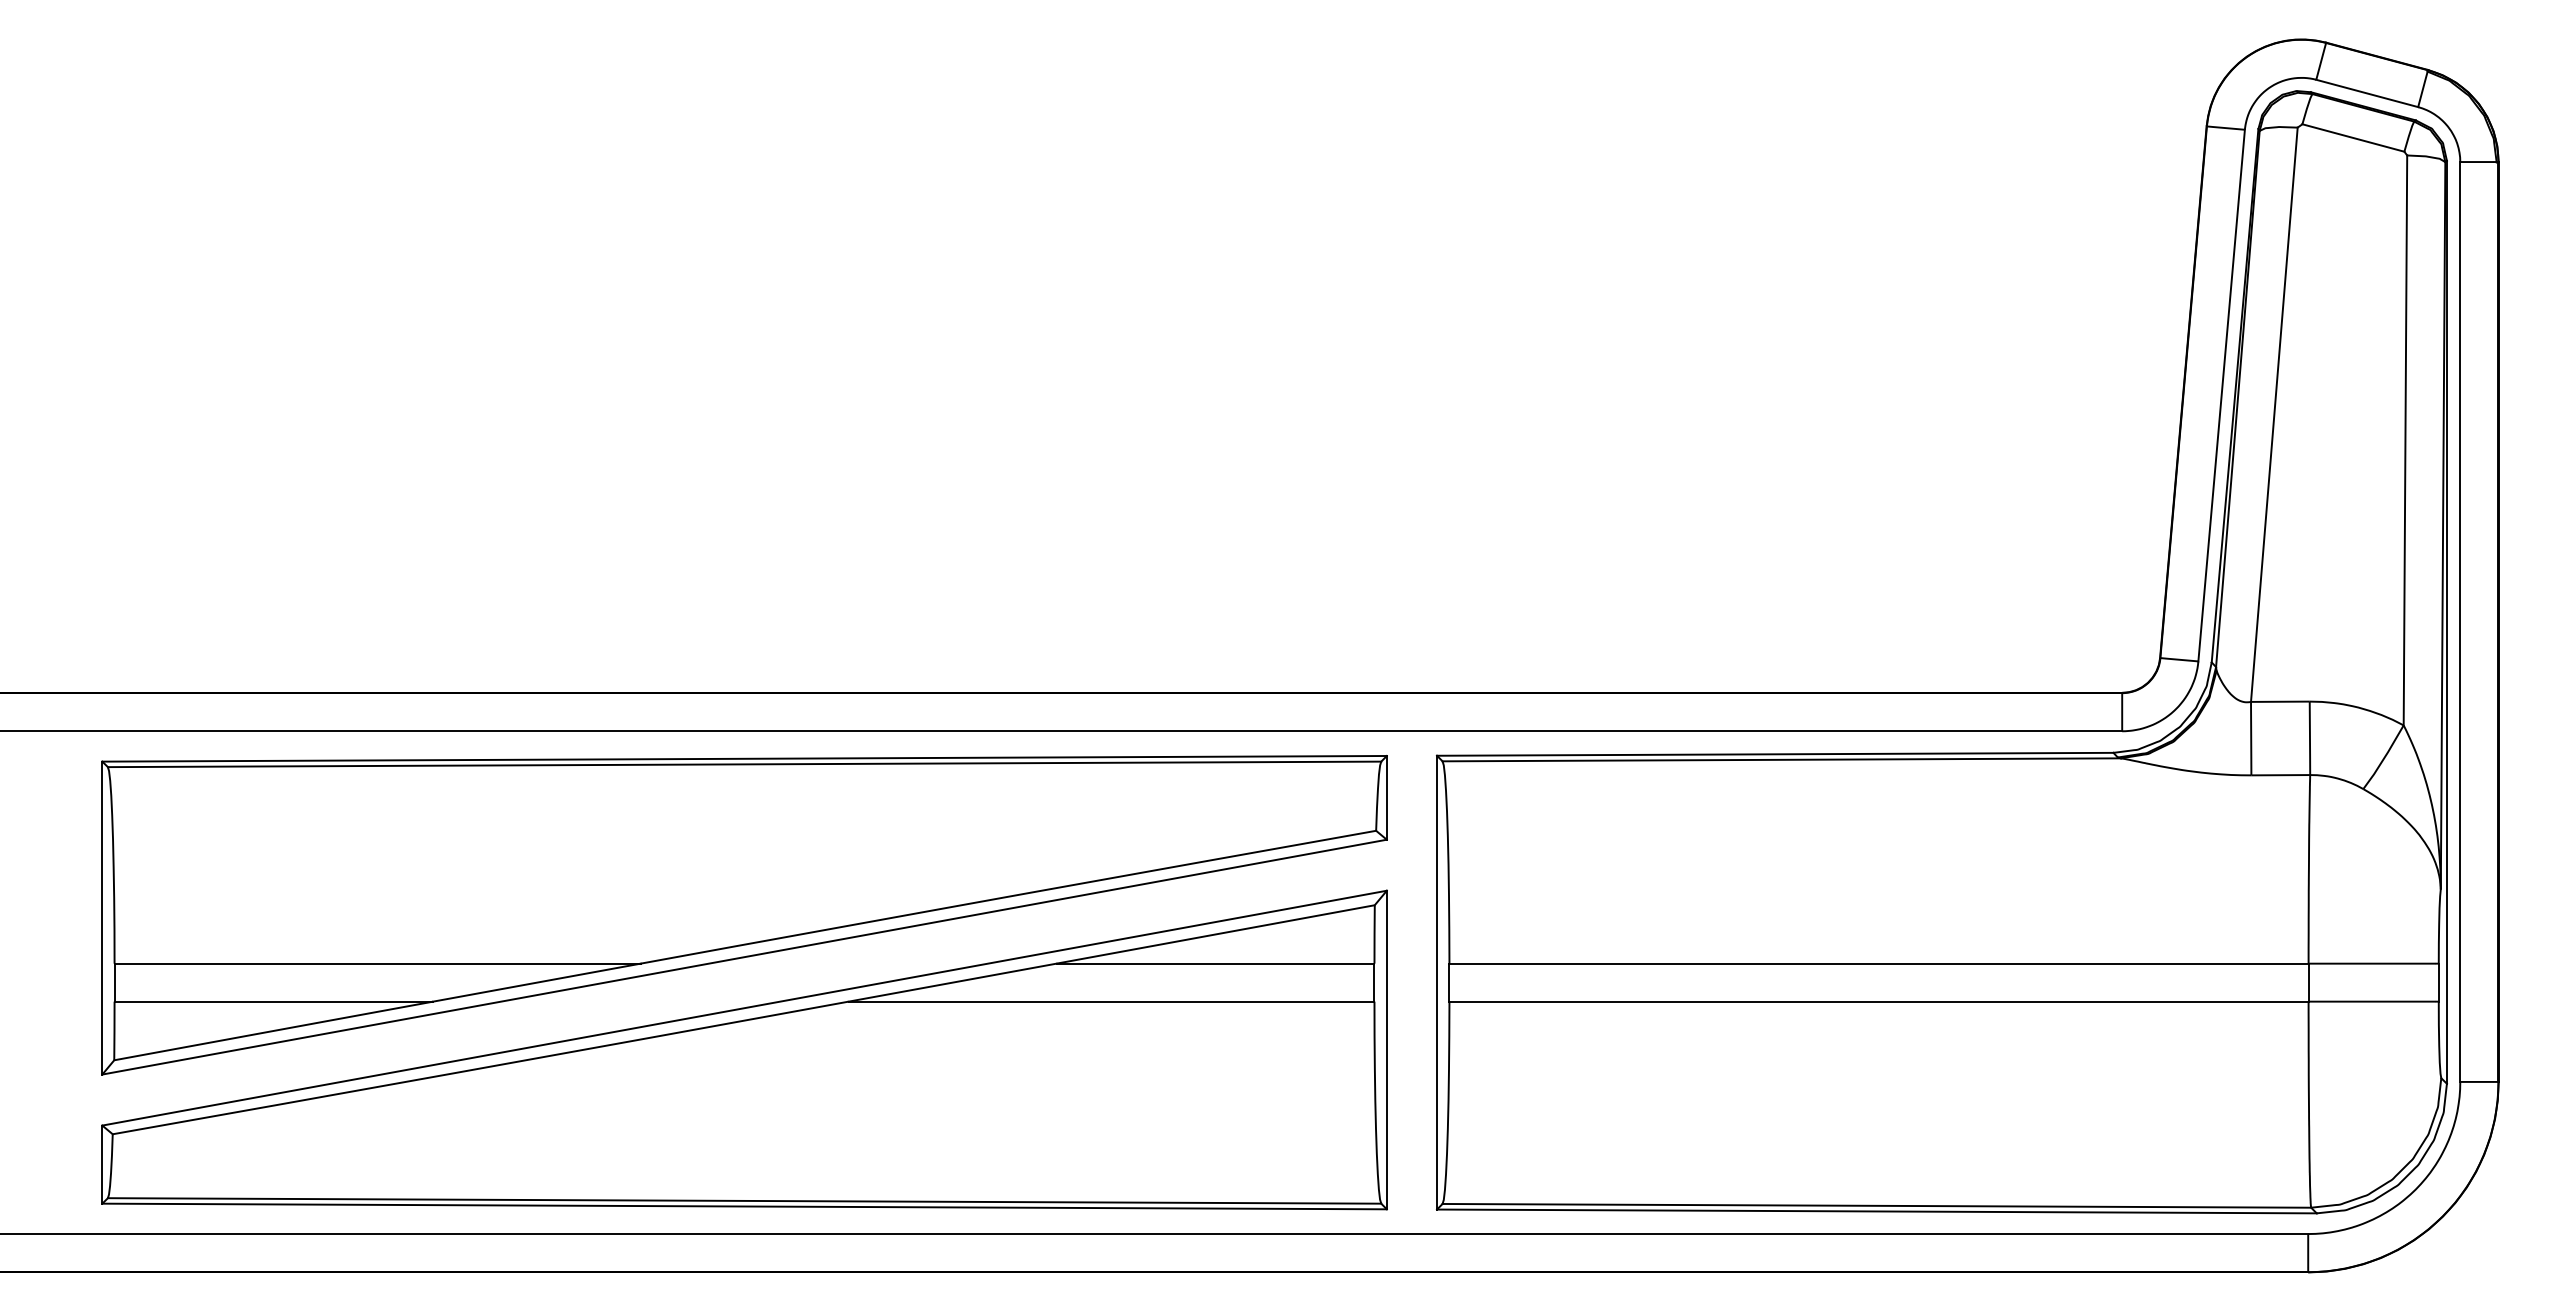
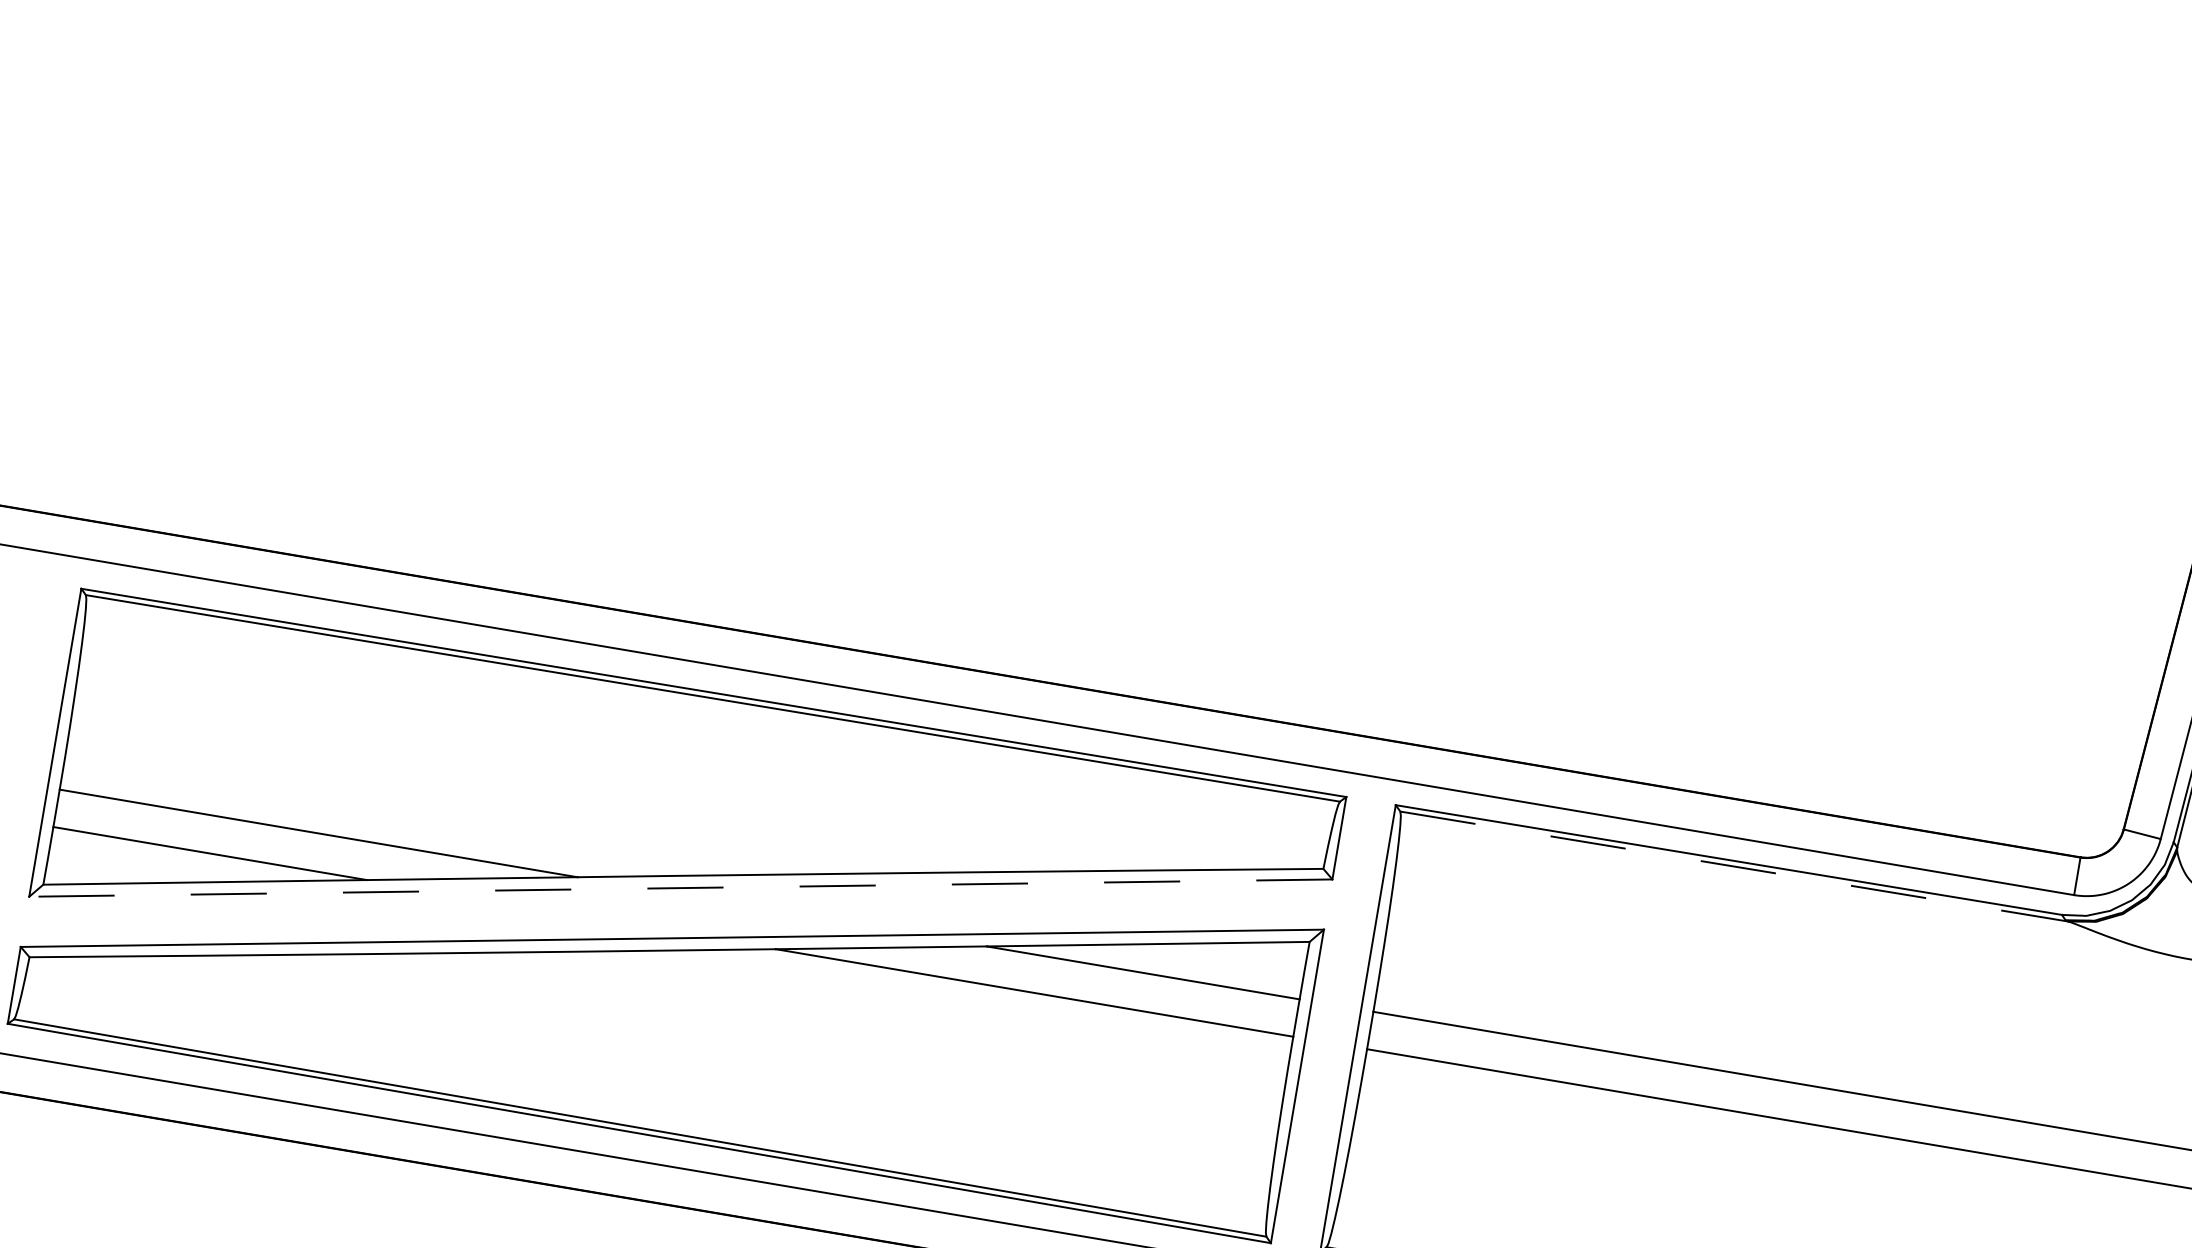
line: (1782, 759) -> (1735, 866), solid -> dashed
line: (744, 957) -> (680, 888), solid -> dashed

